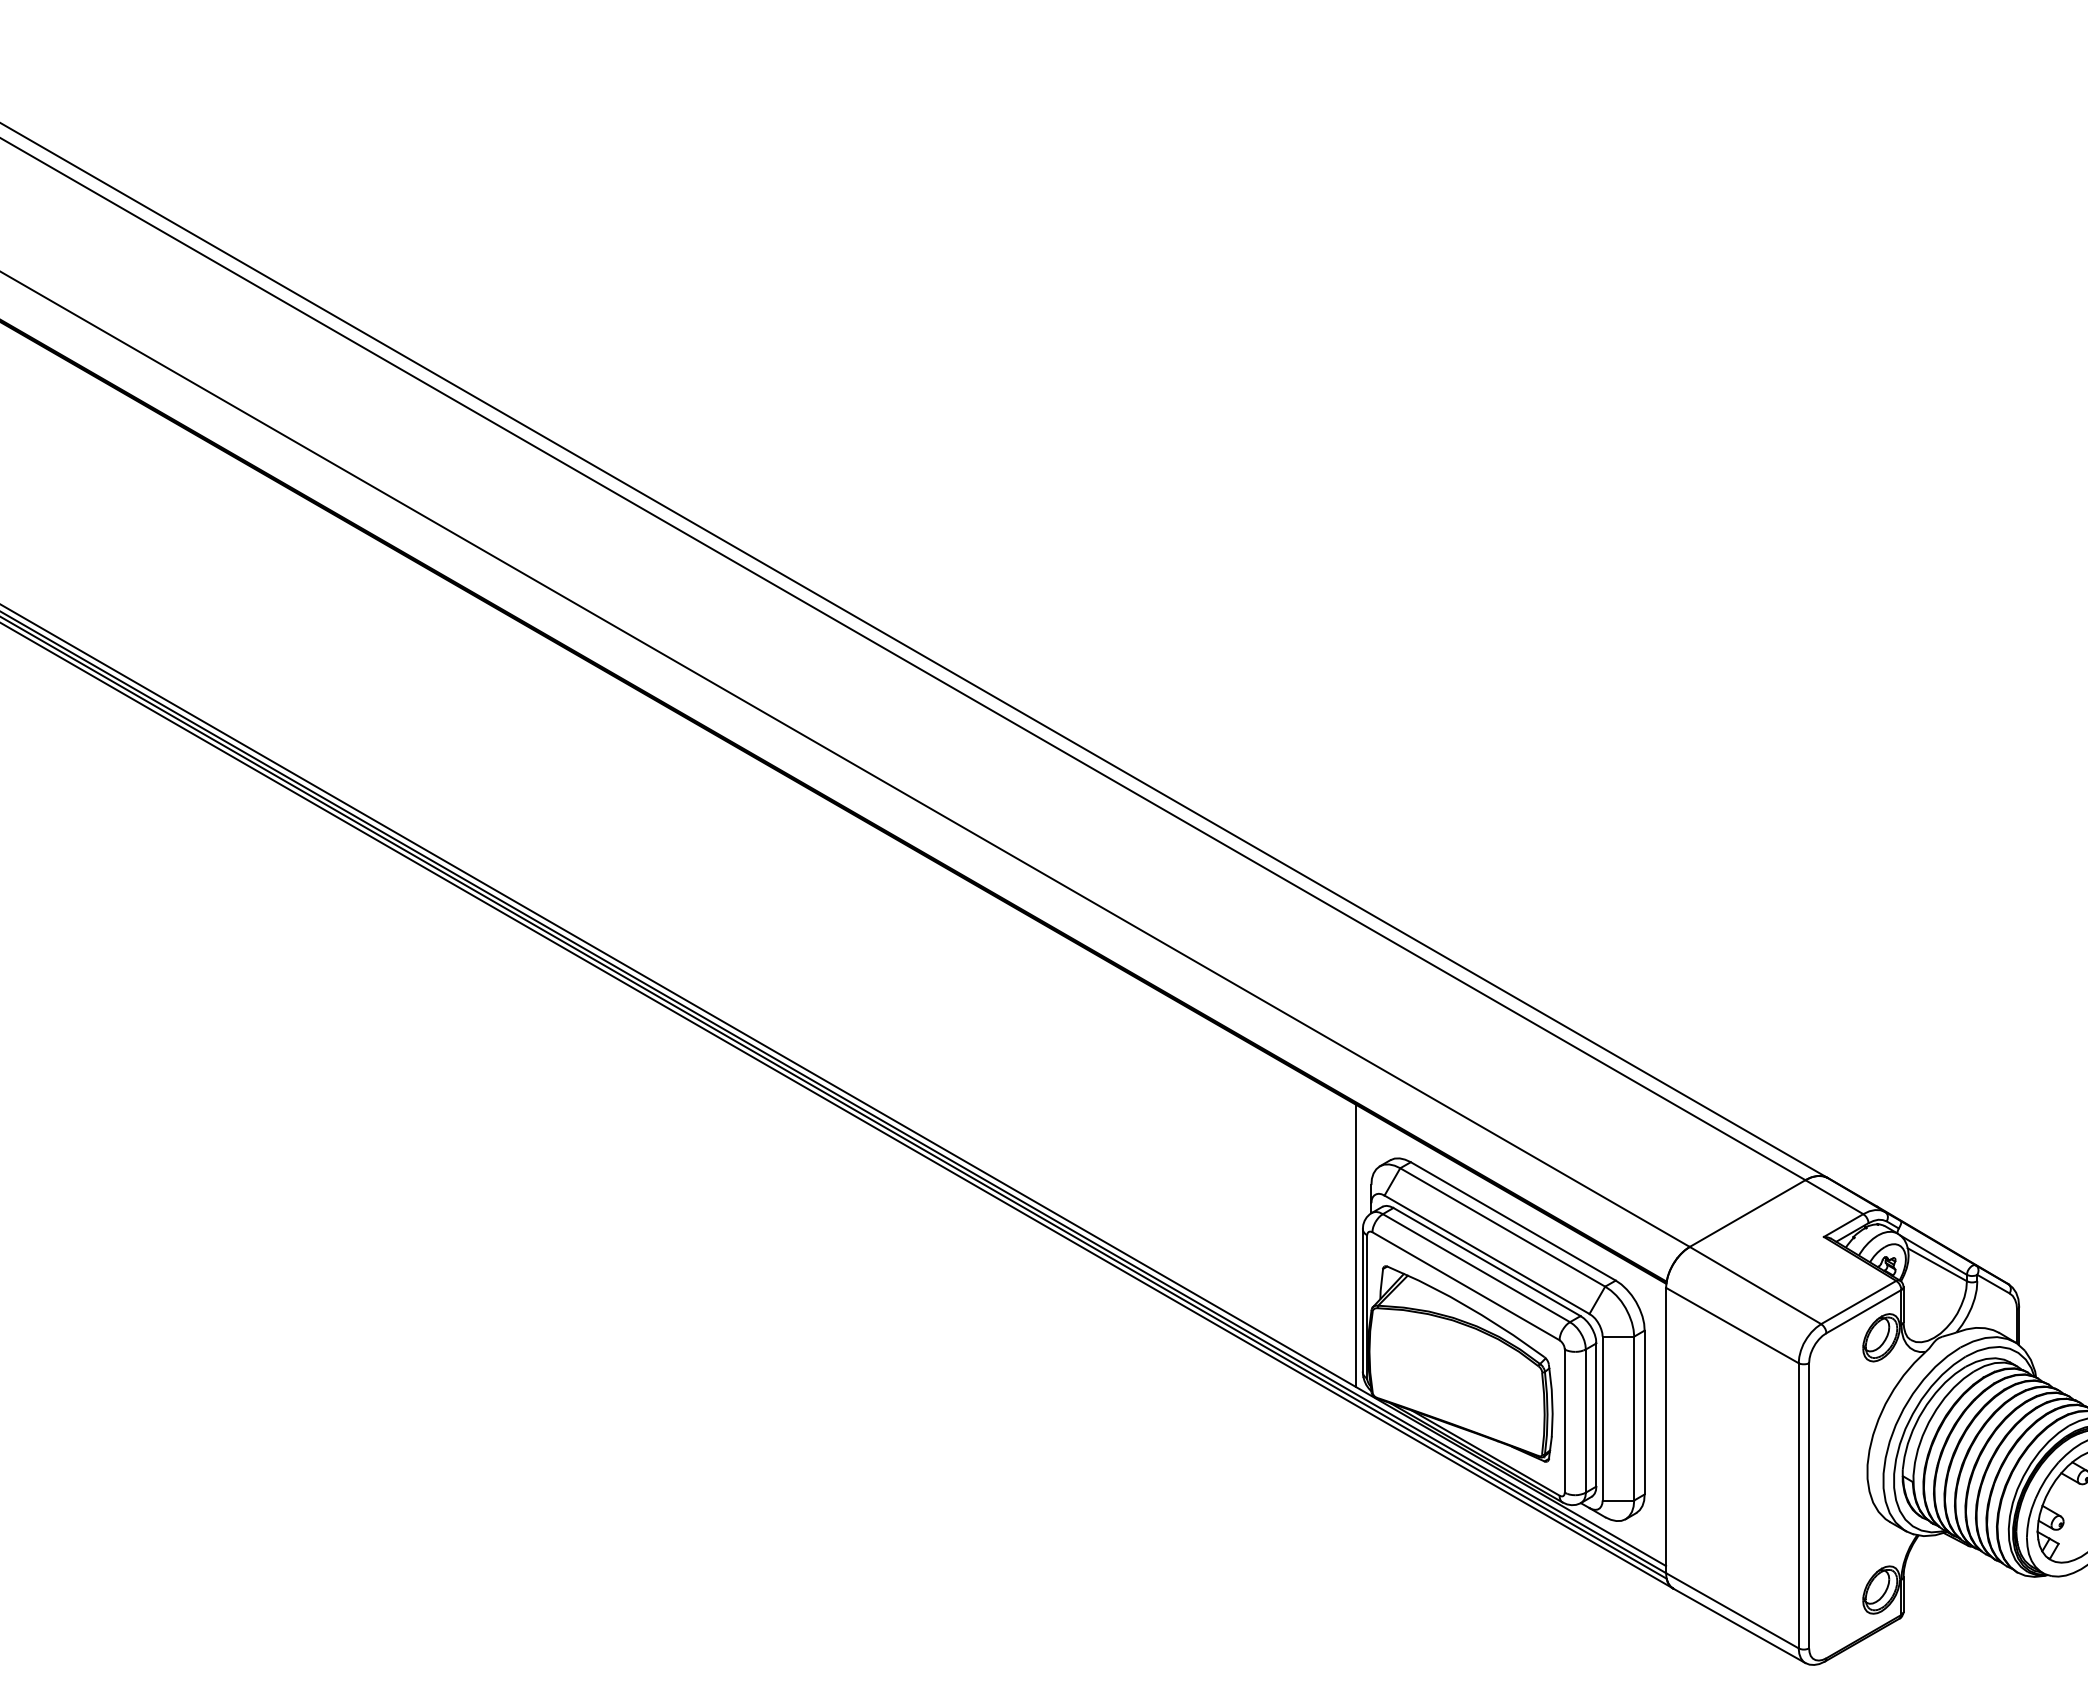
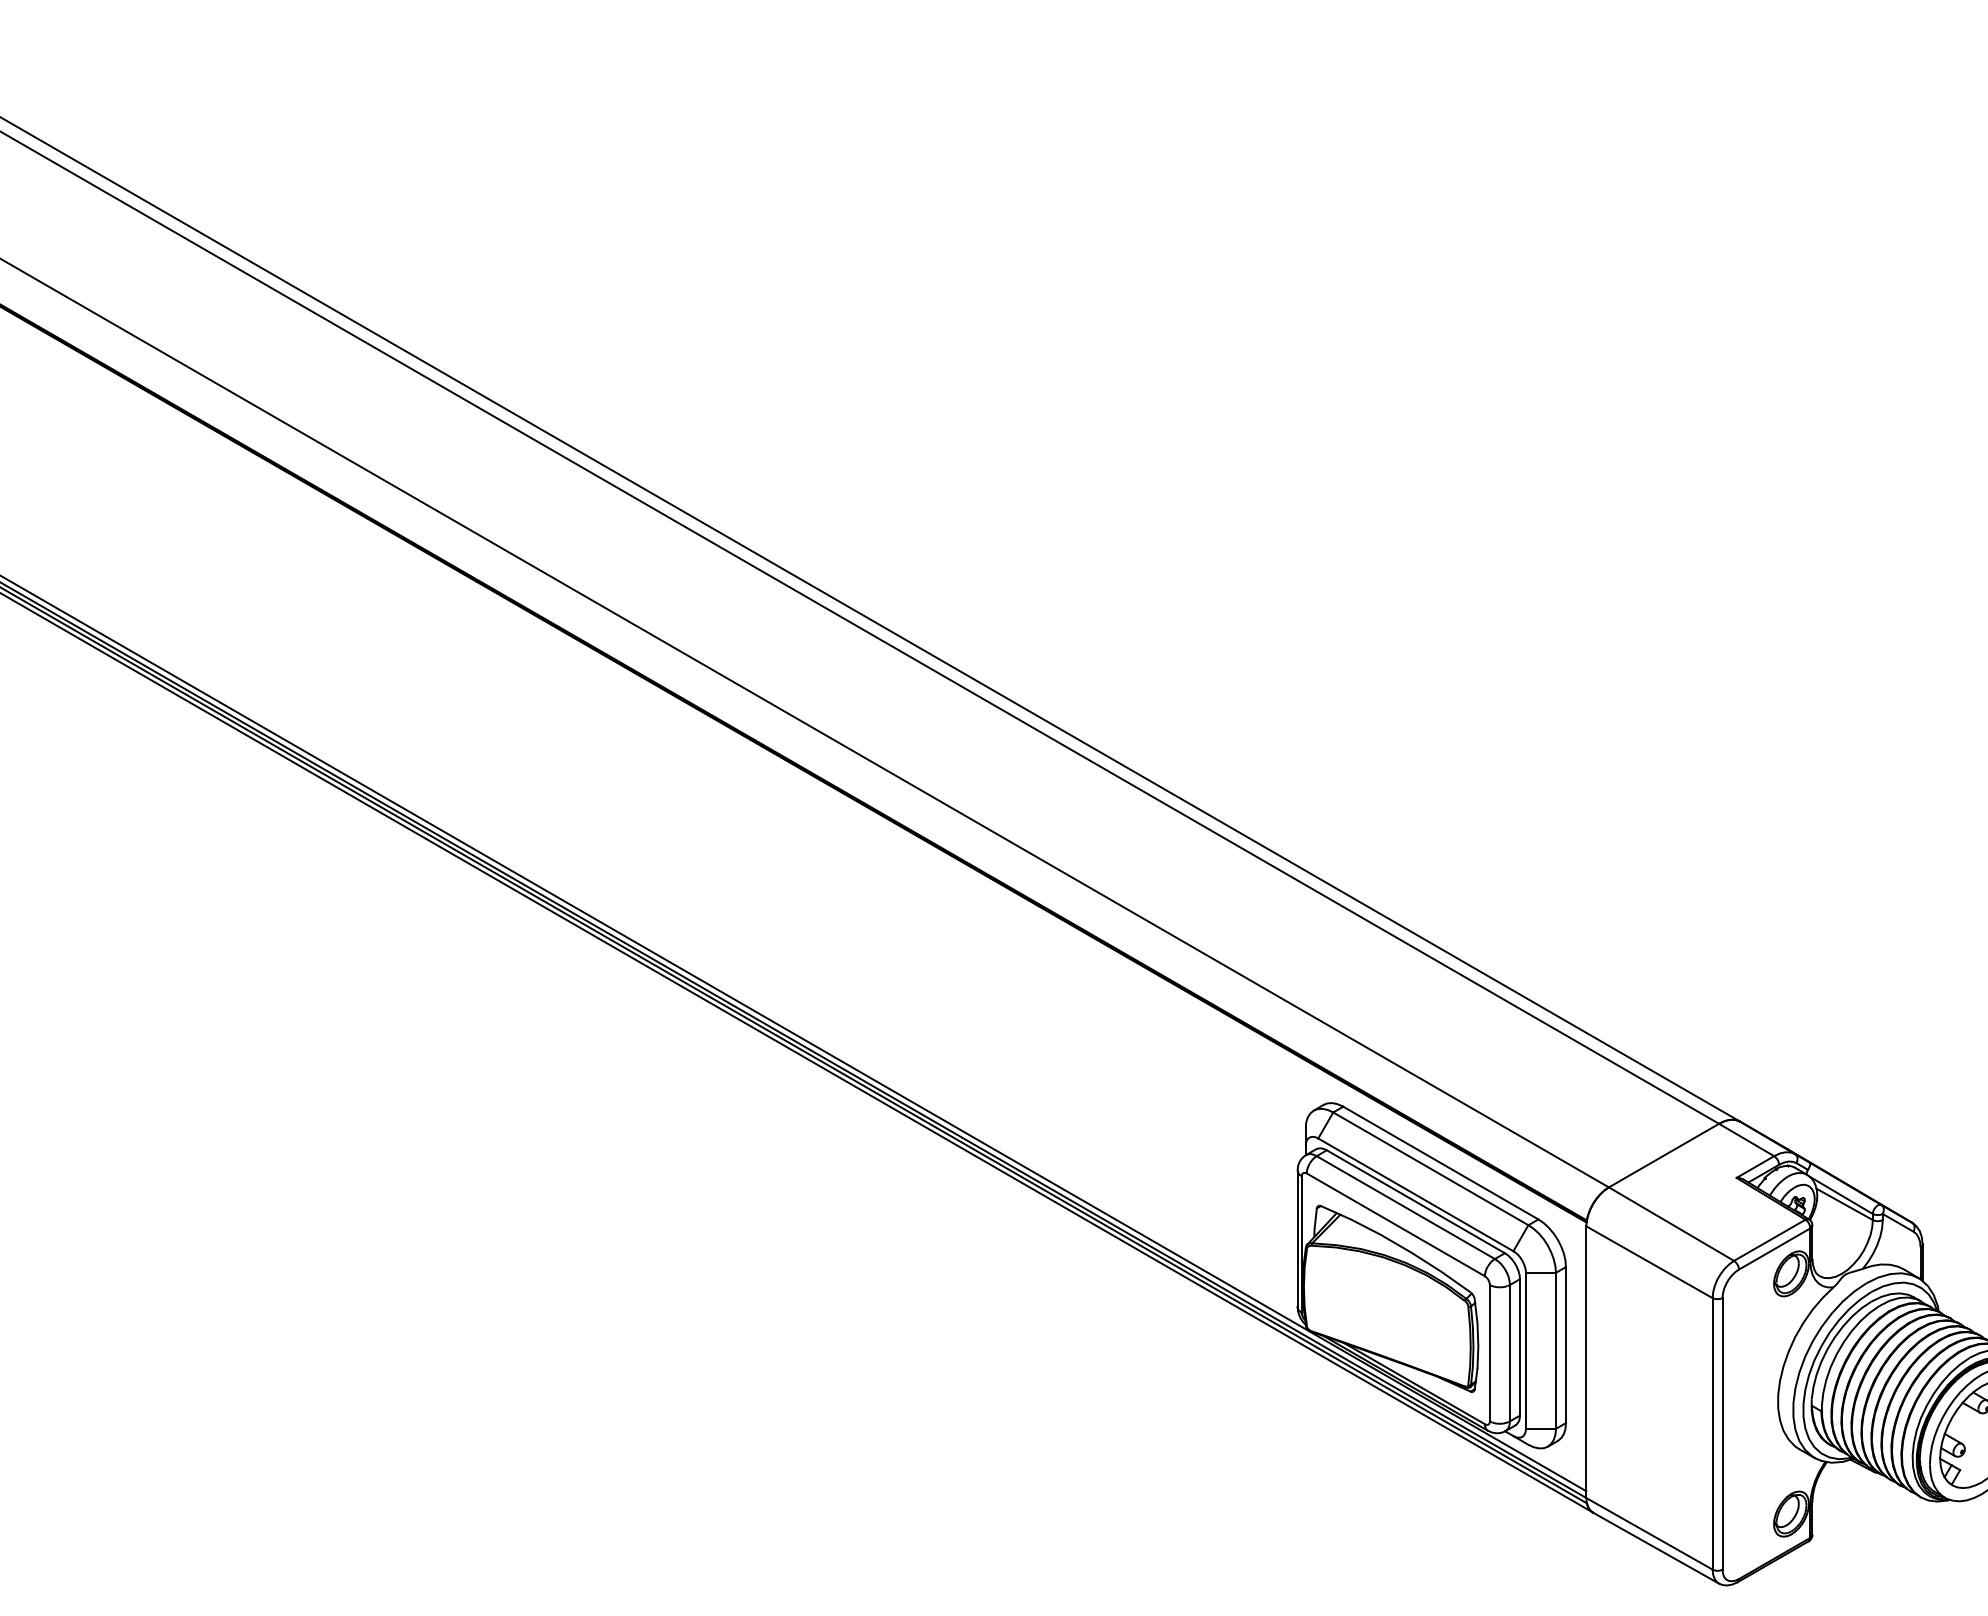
line: (1355, 1244) -> (1290, 1185), removed

